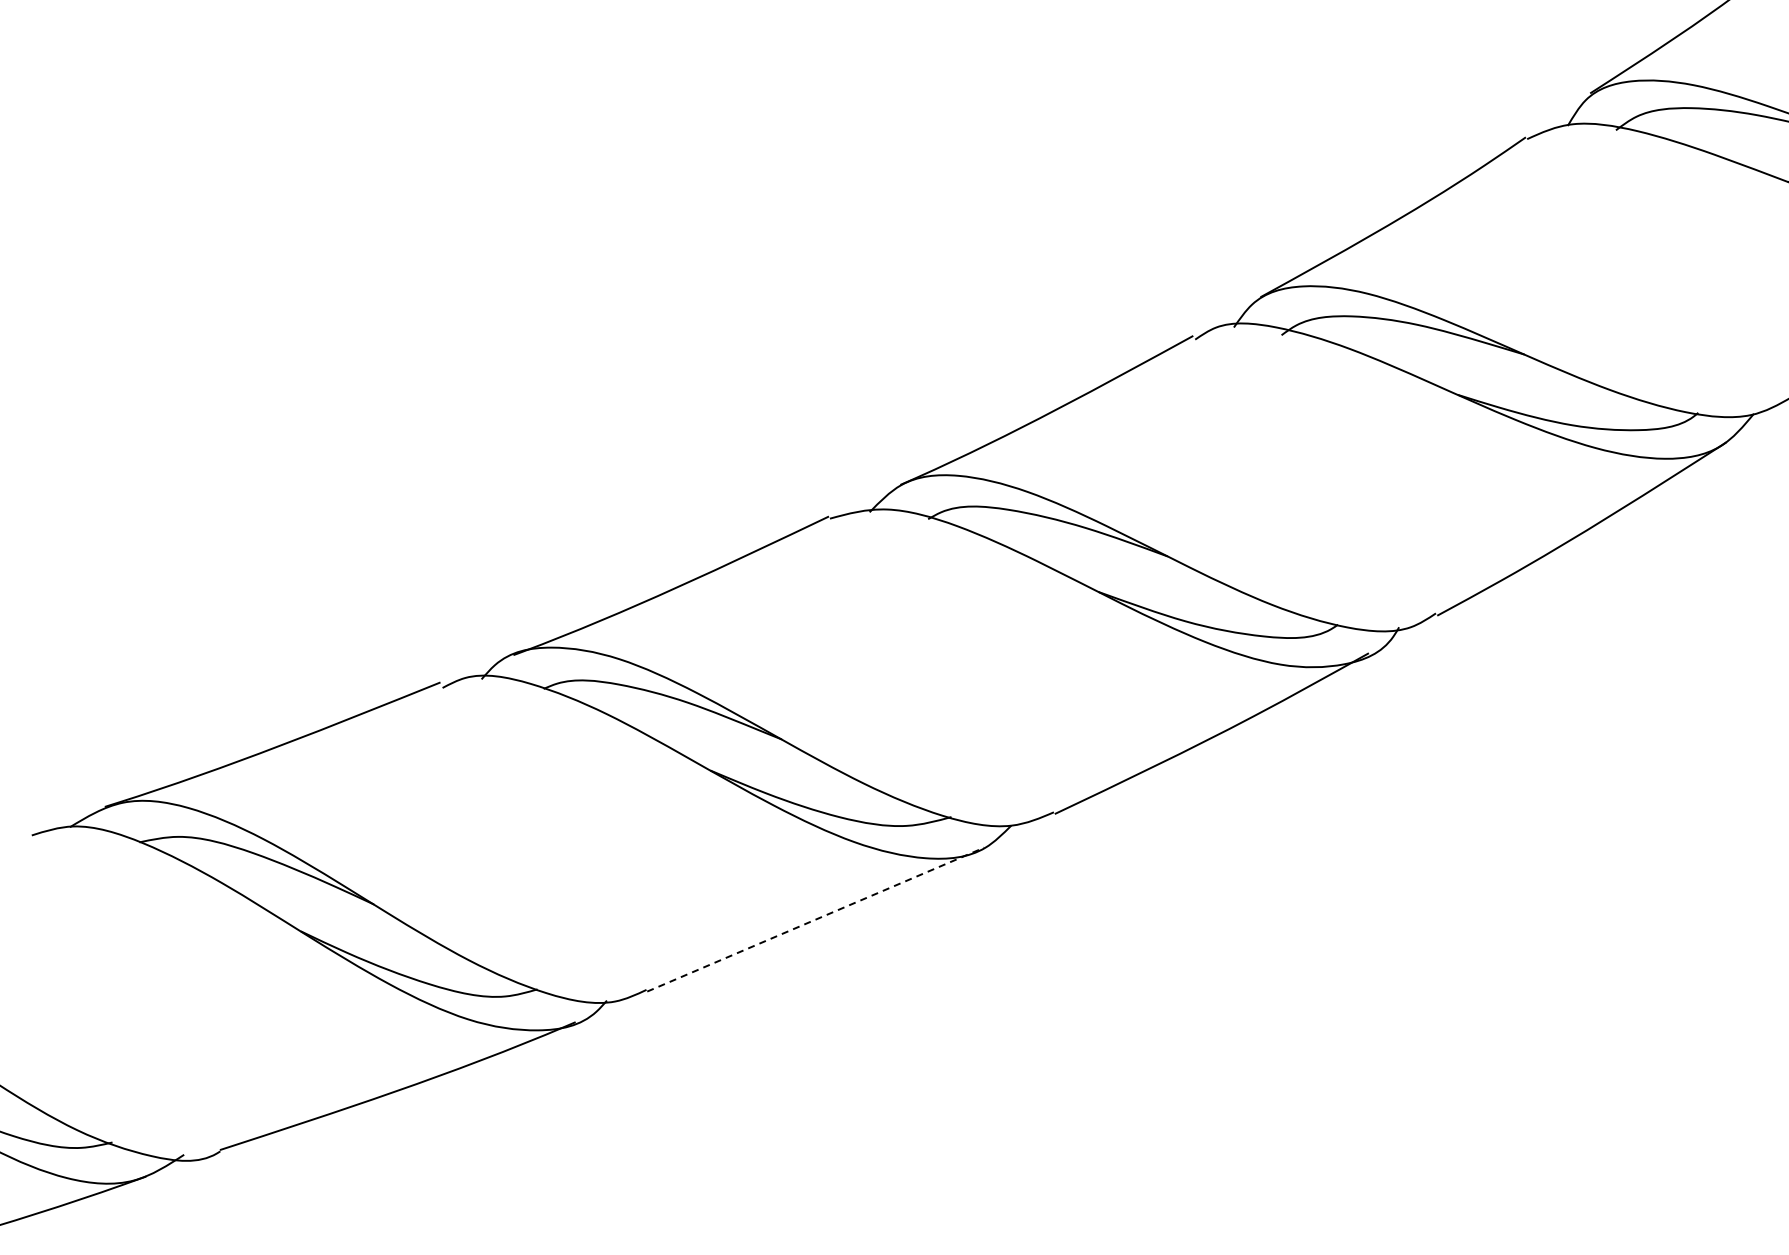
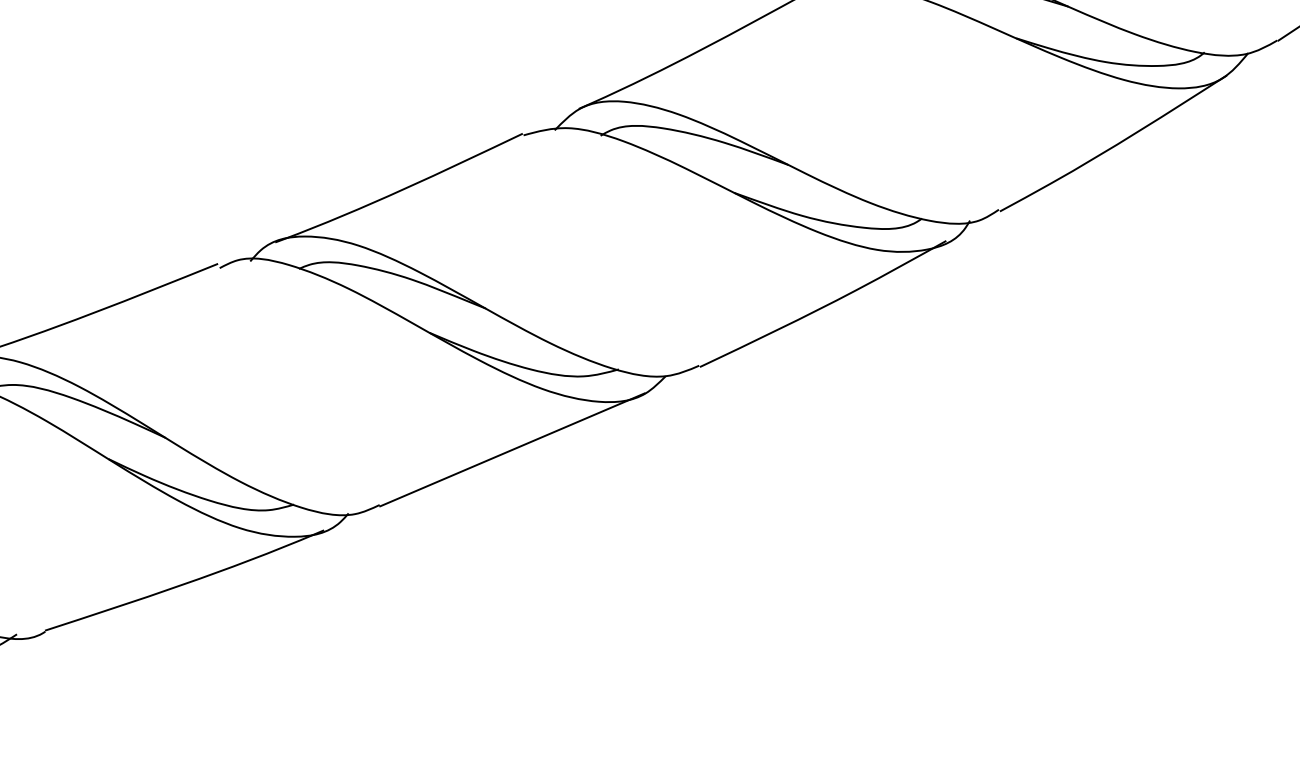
line: (816, 919) -> (513, 449), dashed -> solid

